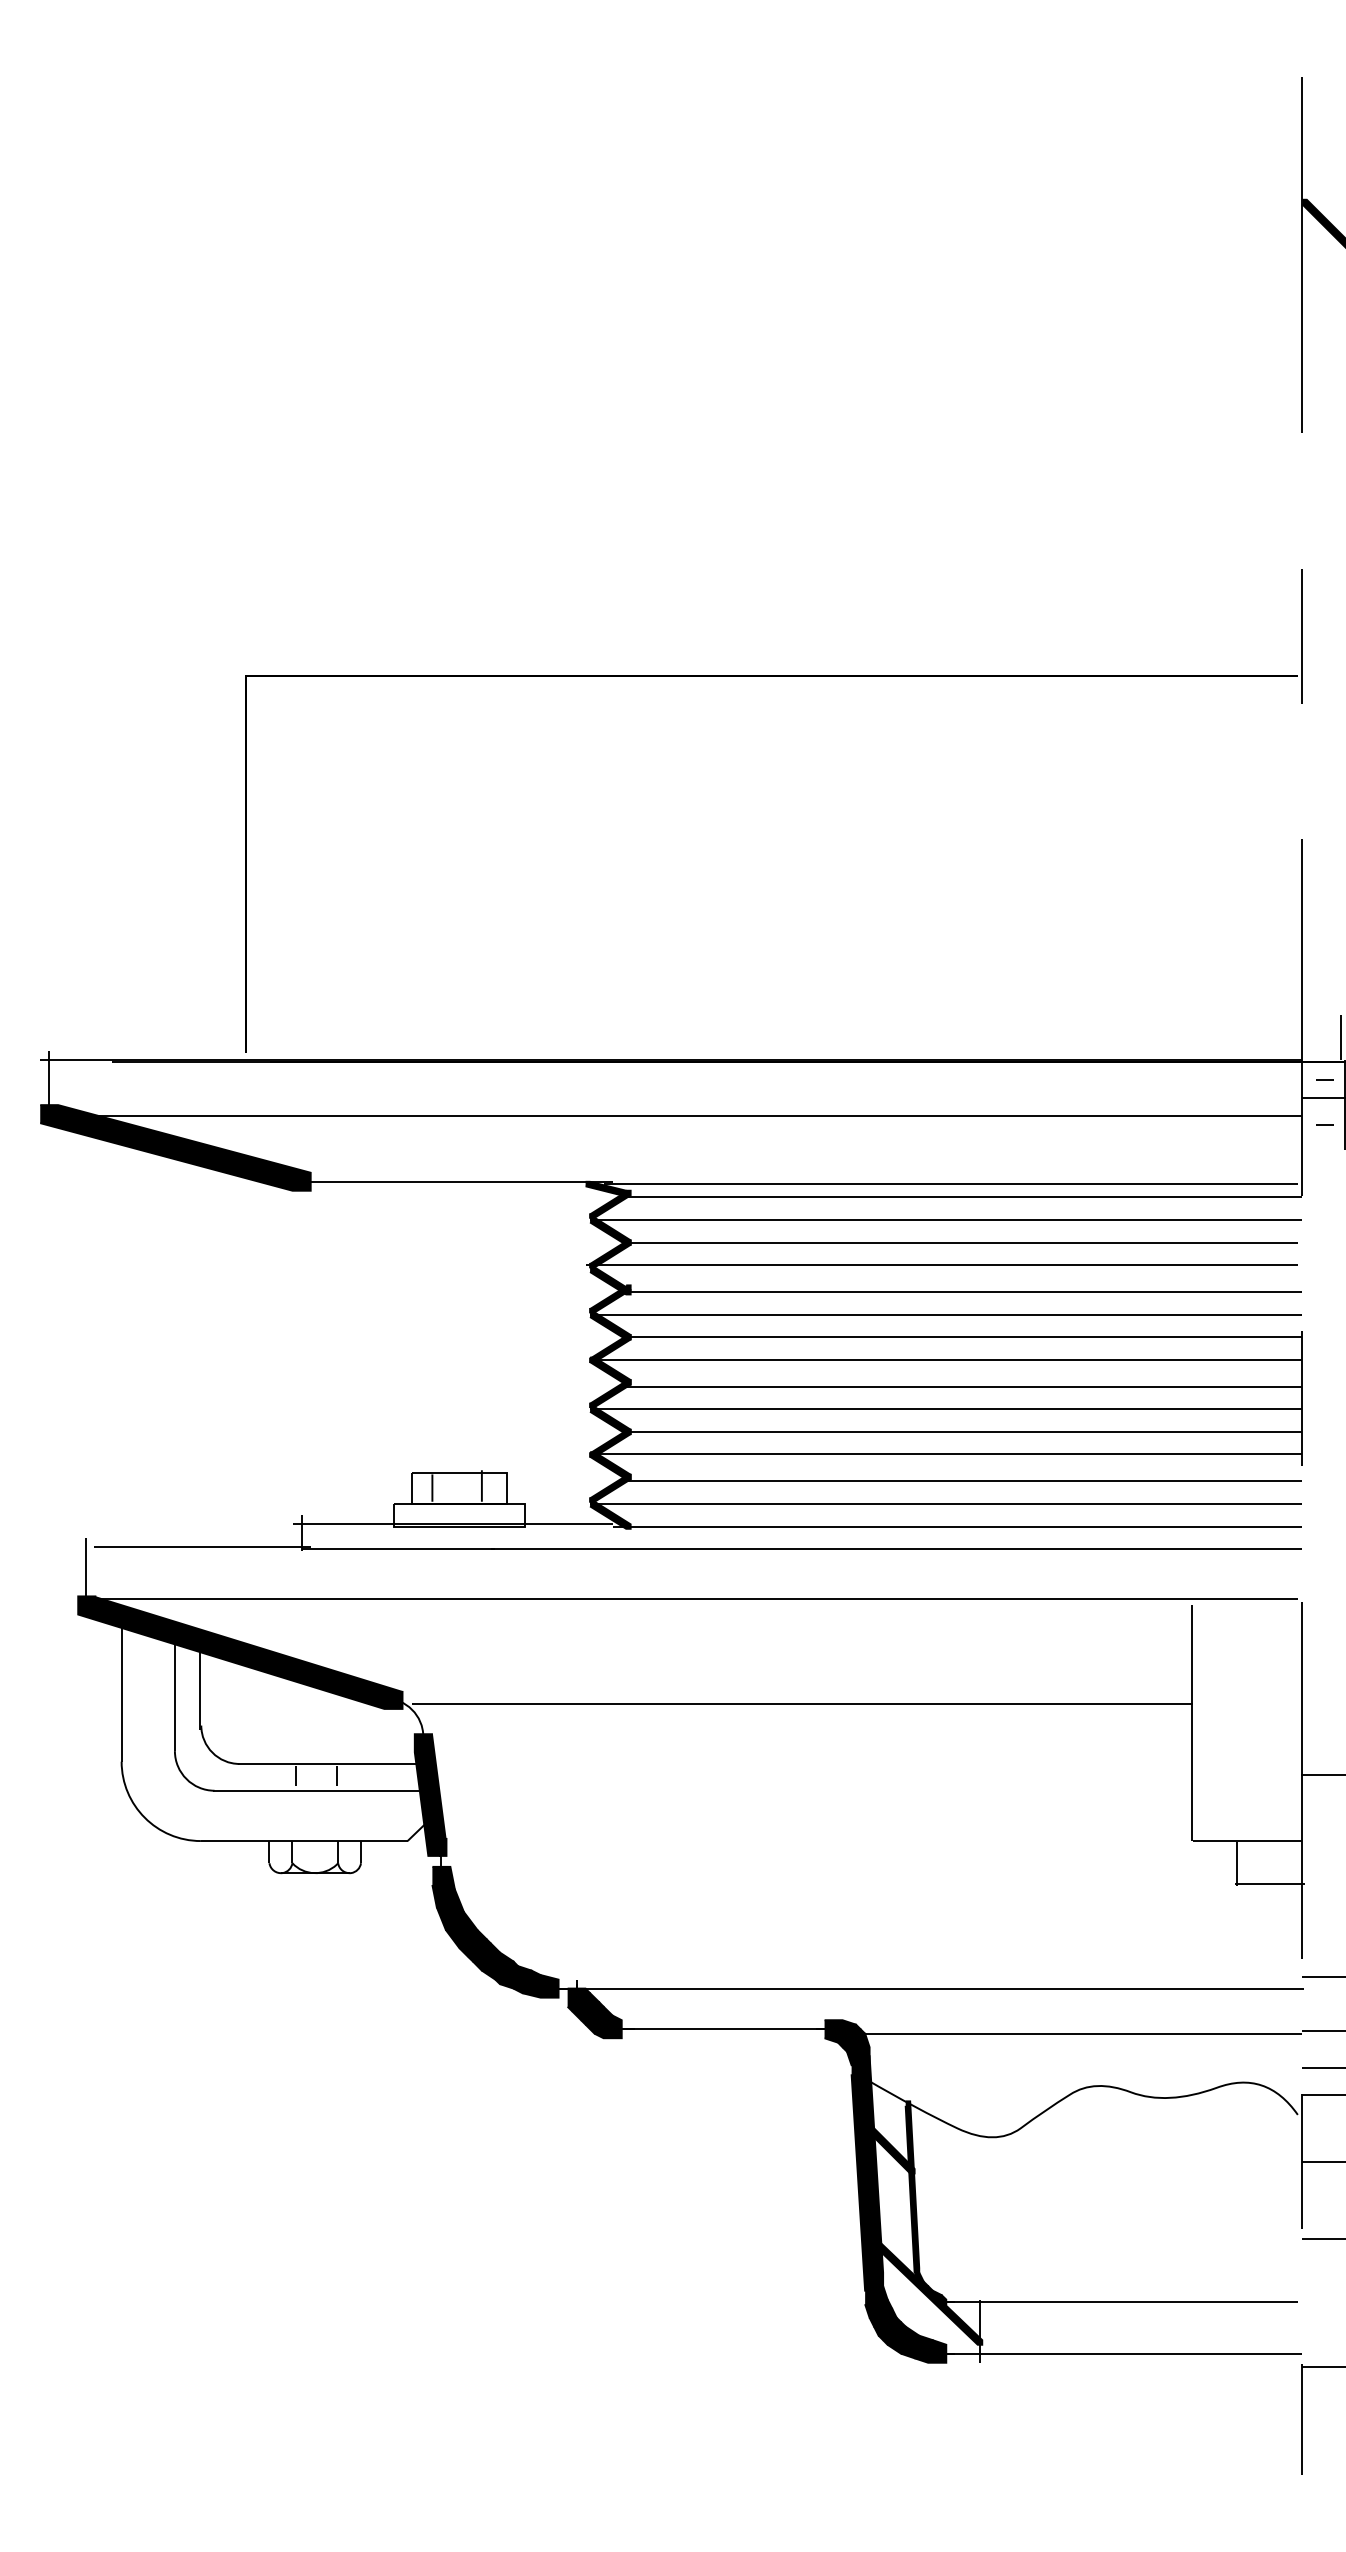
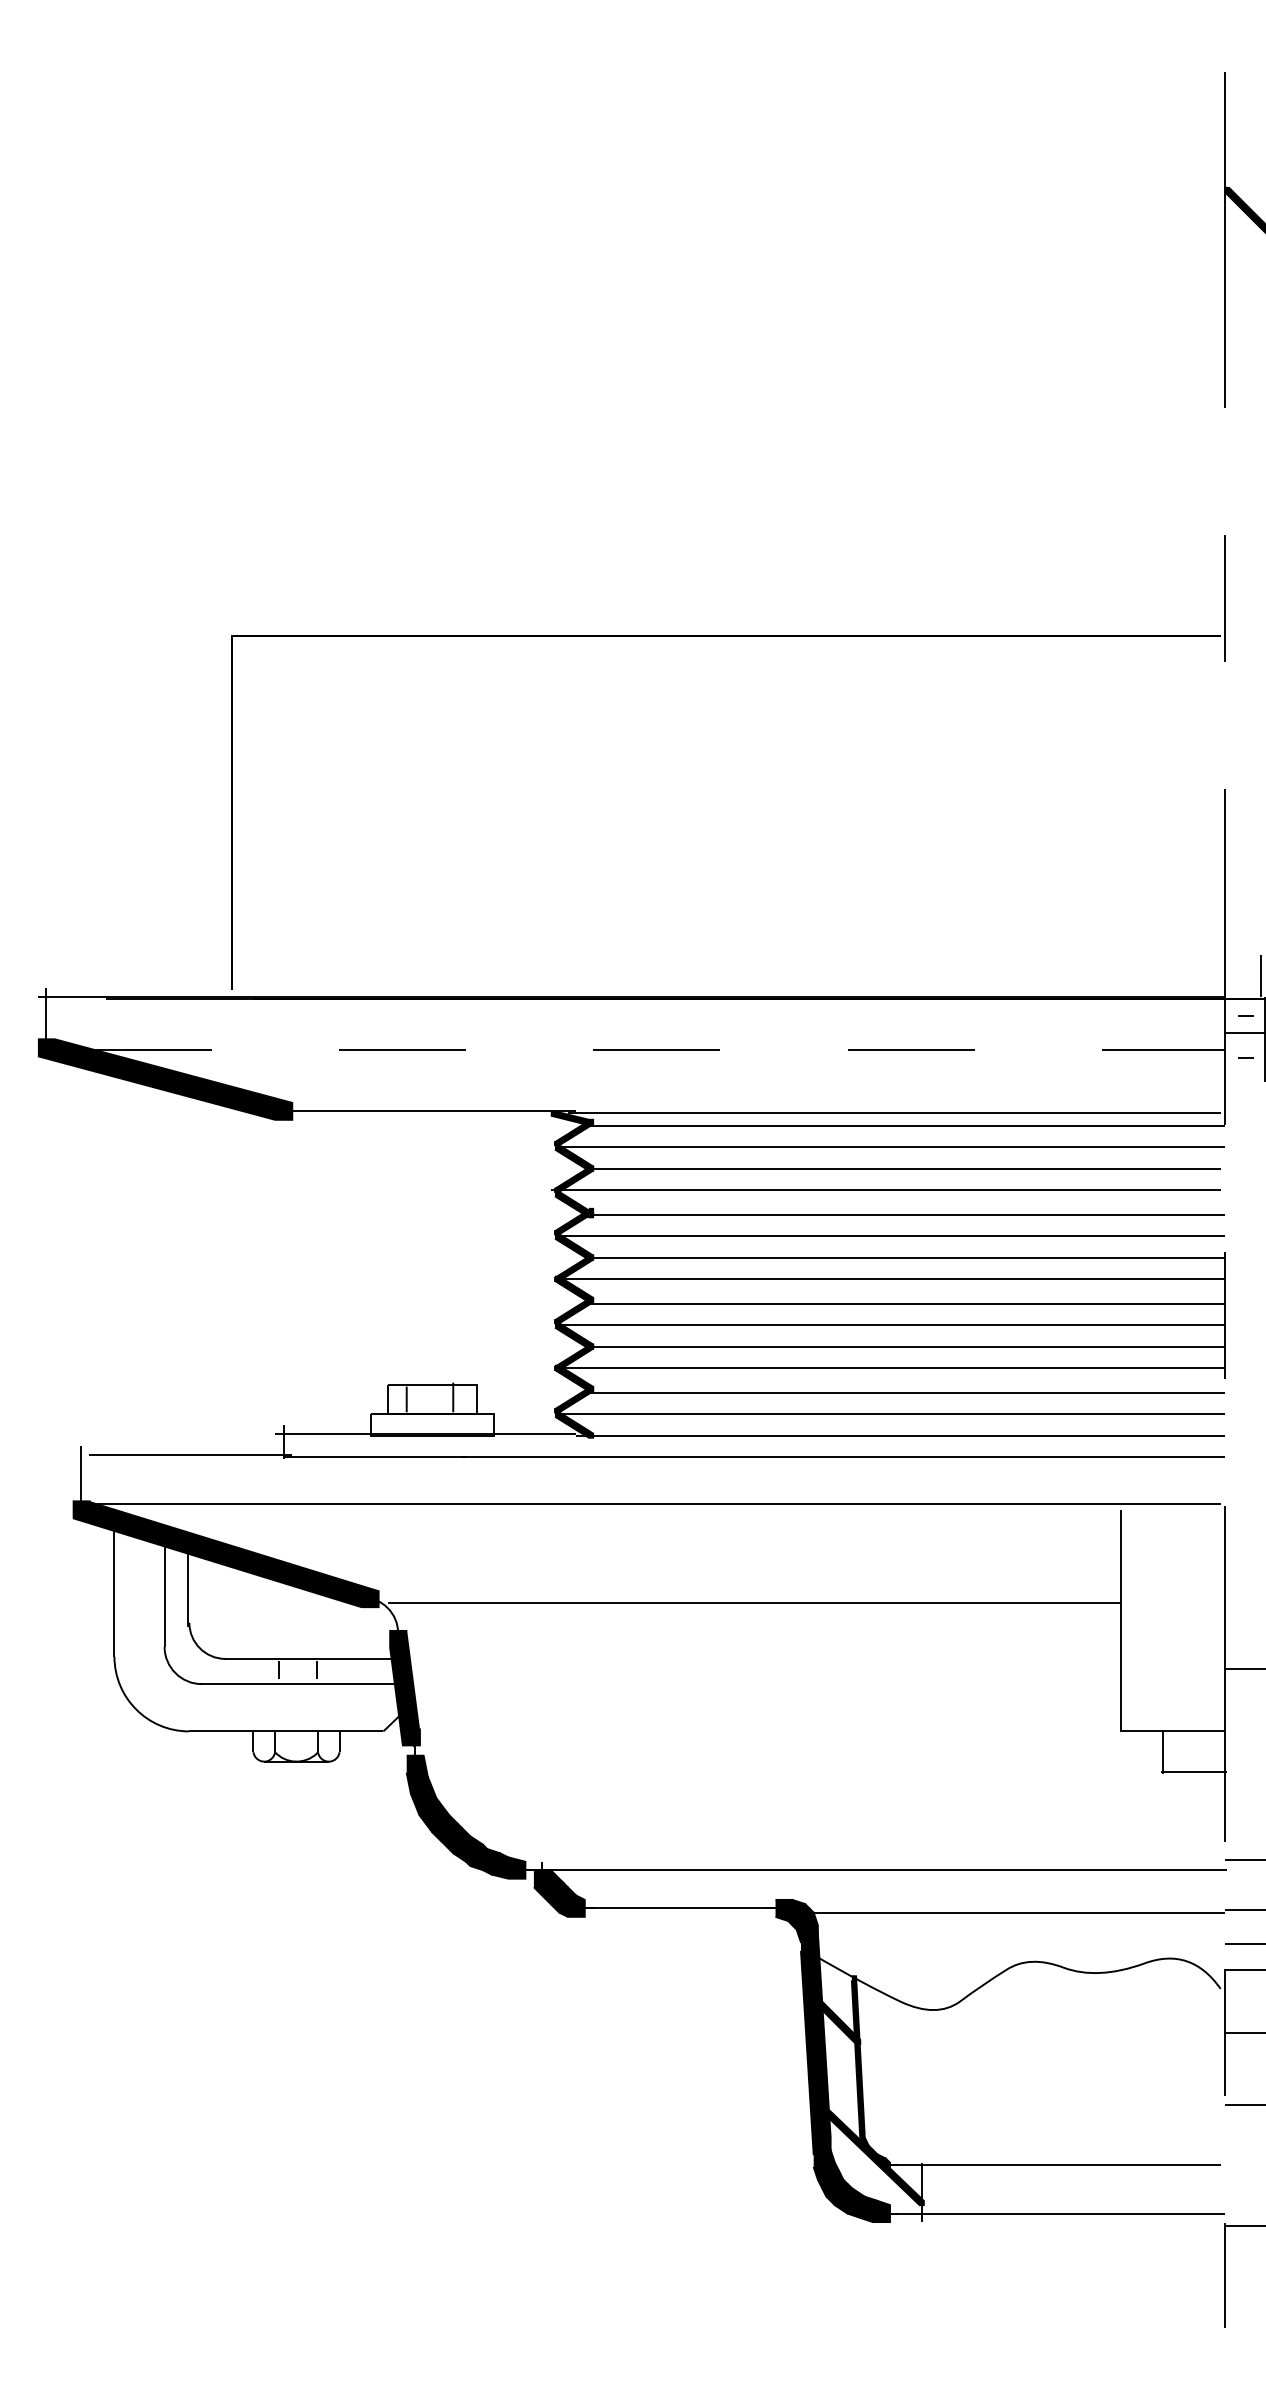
line: (696, 1115) -> (655, 1049), solid -> dashed

